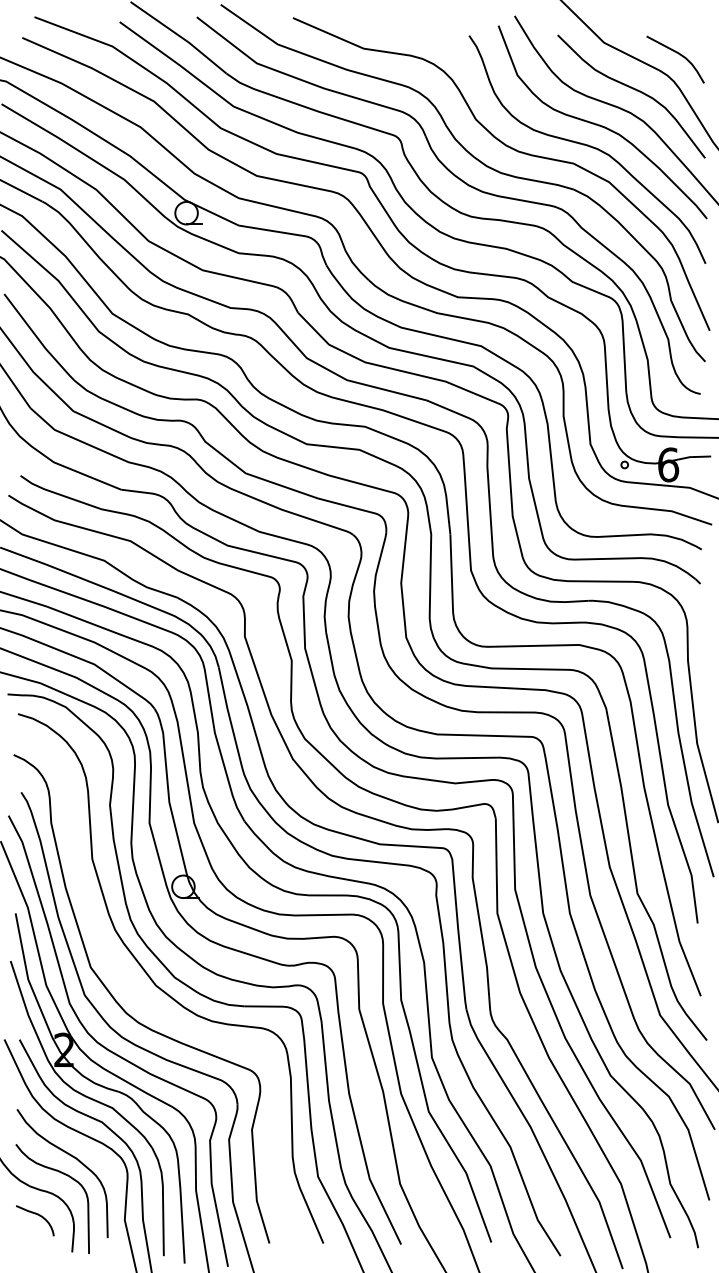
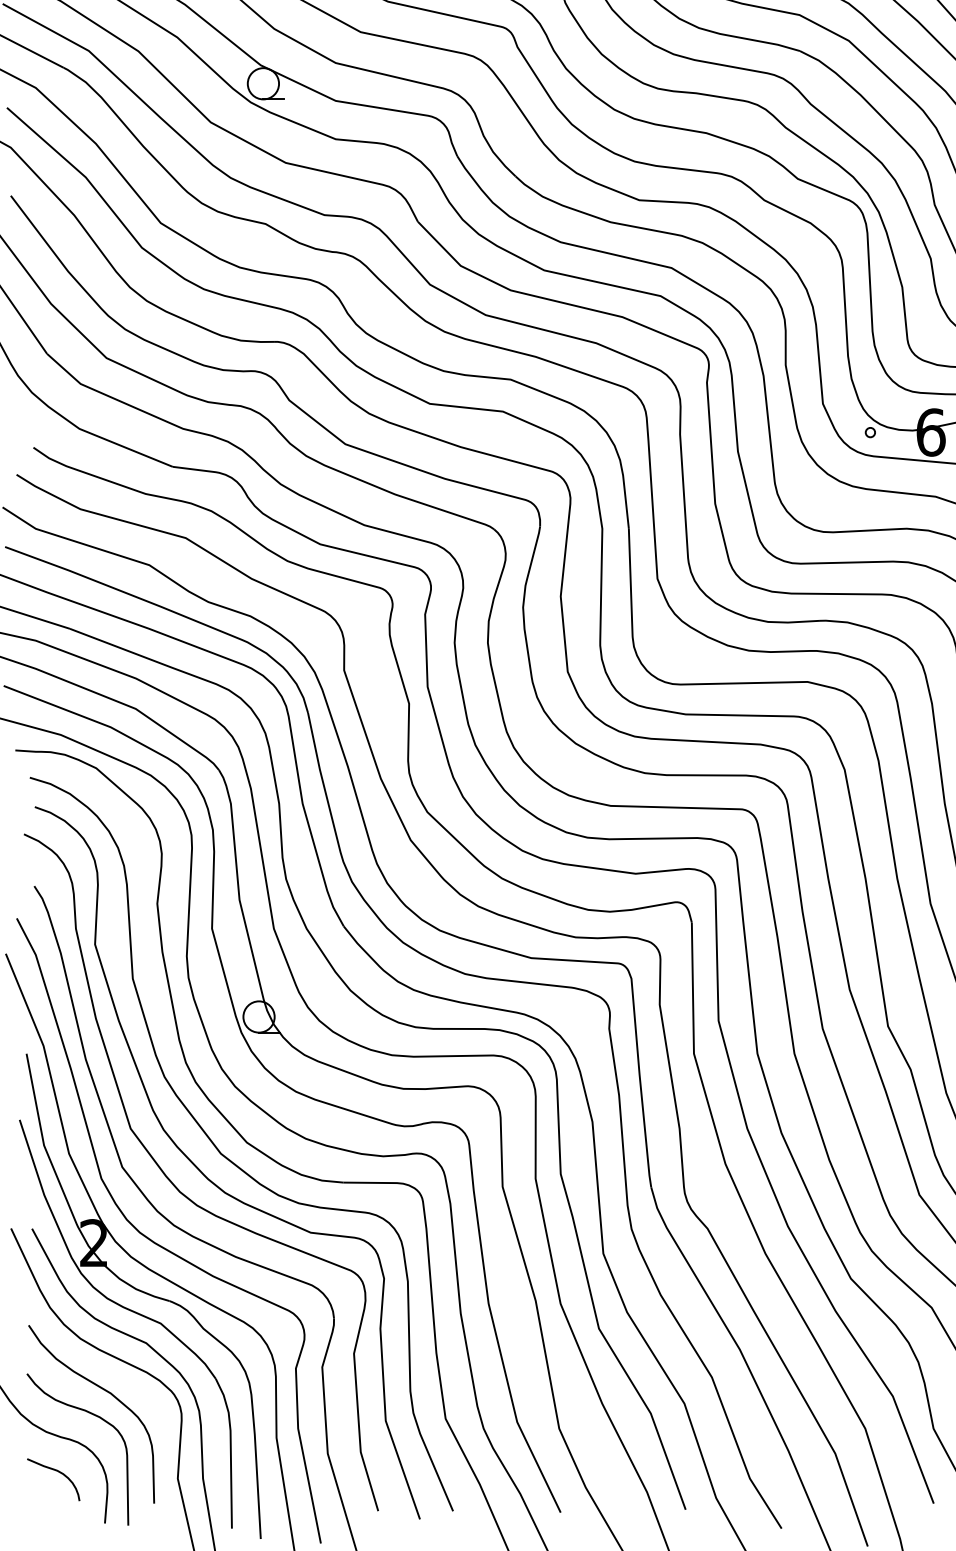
curve: (149, 1004) -> (212, 1180), added

